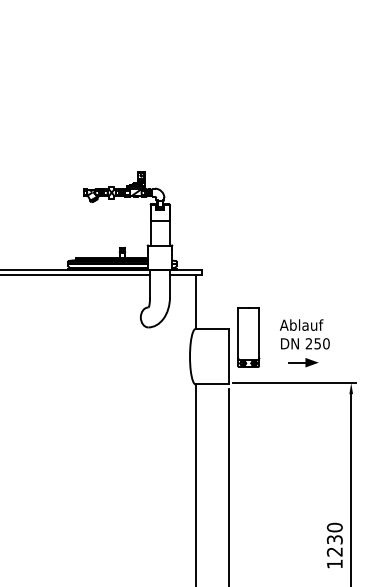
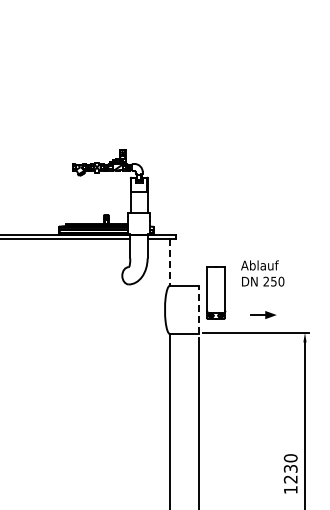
line: (195, 303) -> (169, 263), solid -> dashed
text: (304, 334) -> (262, 273), moved
line: (228, 356) -> (198, 309), solid -> dashed

